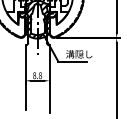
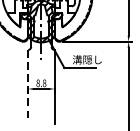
line: (25, 77) -> (28, 85), solid -> dashed

